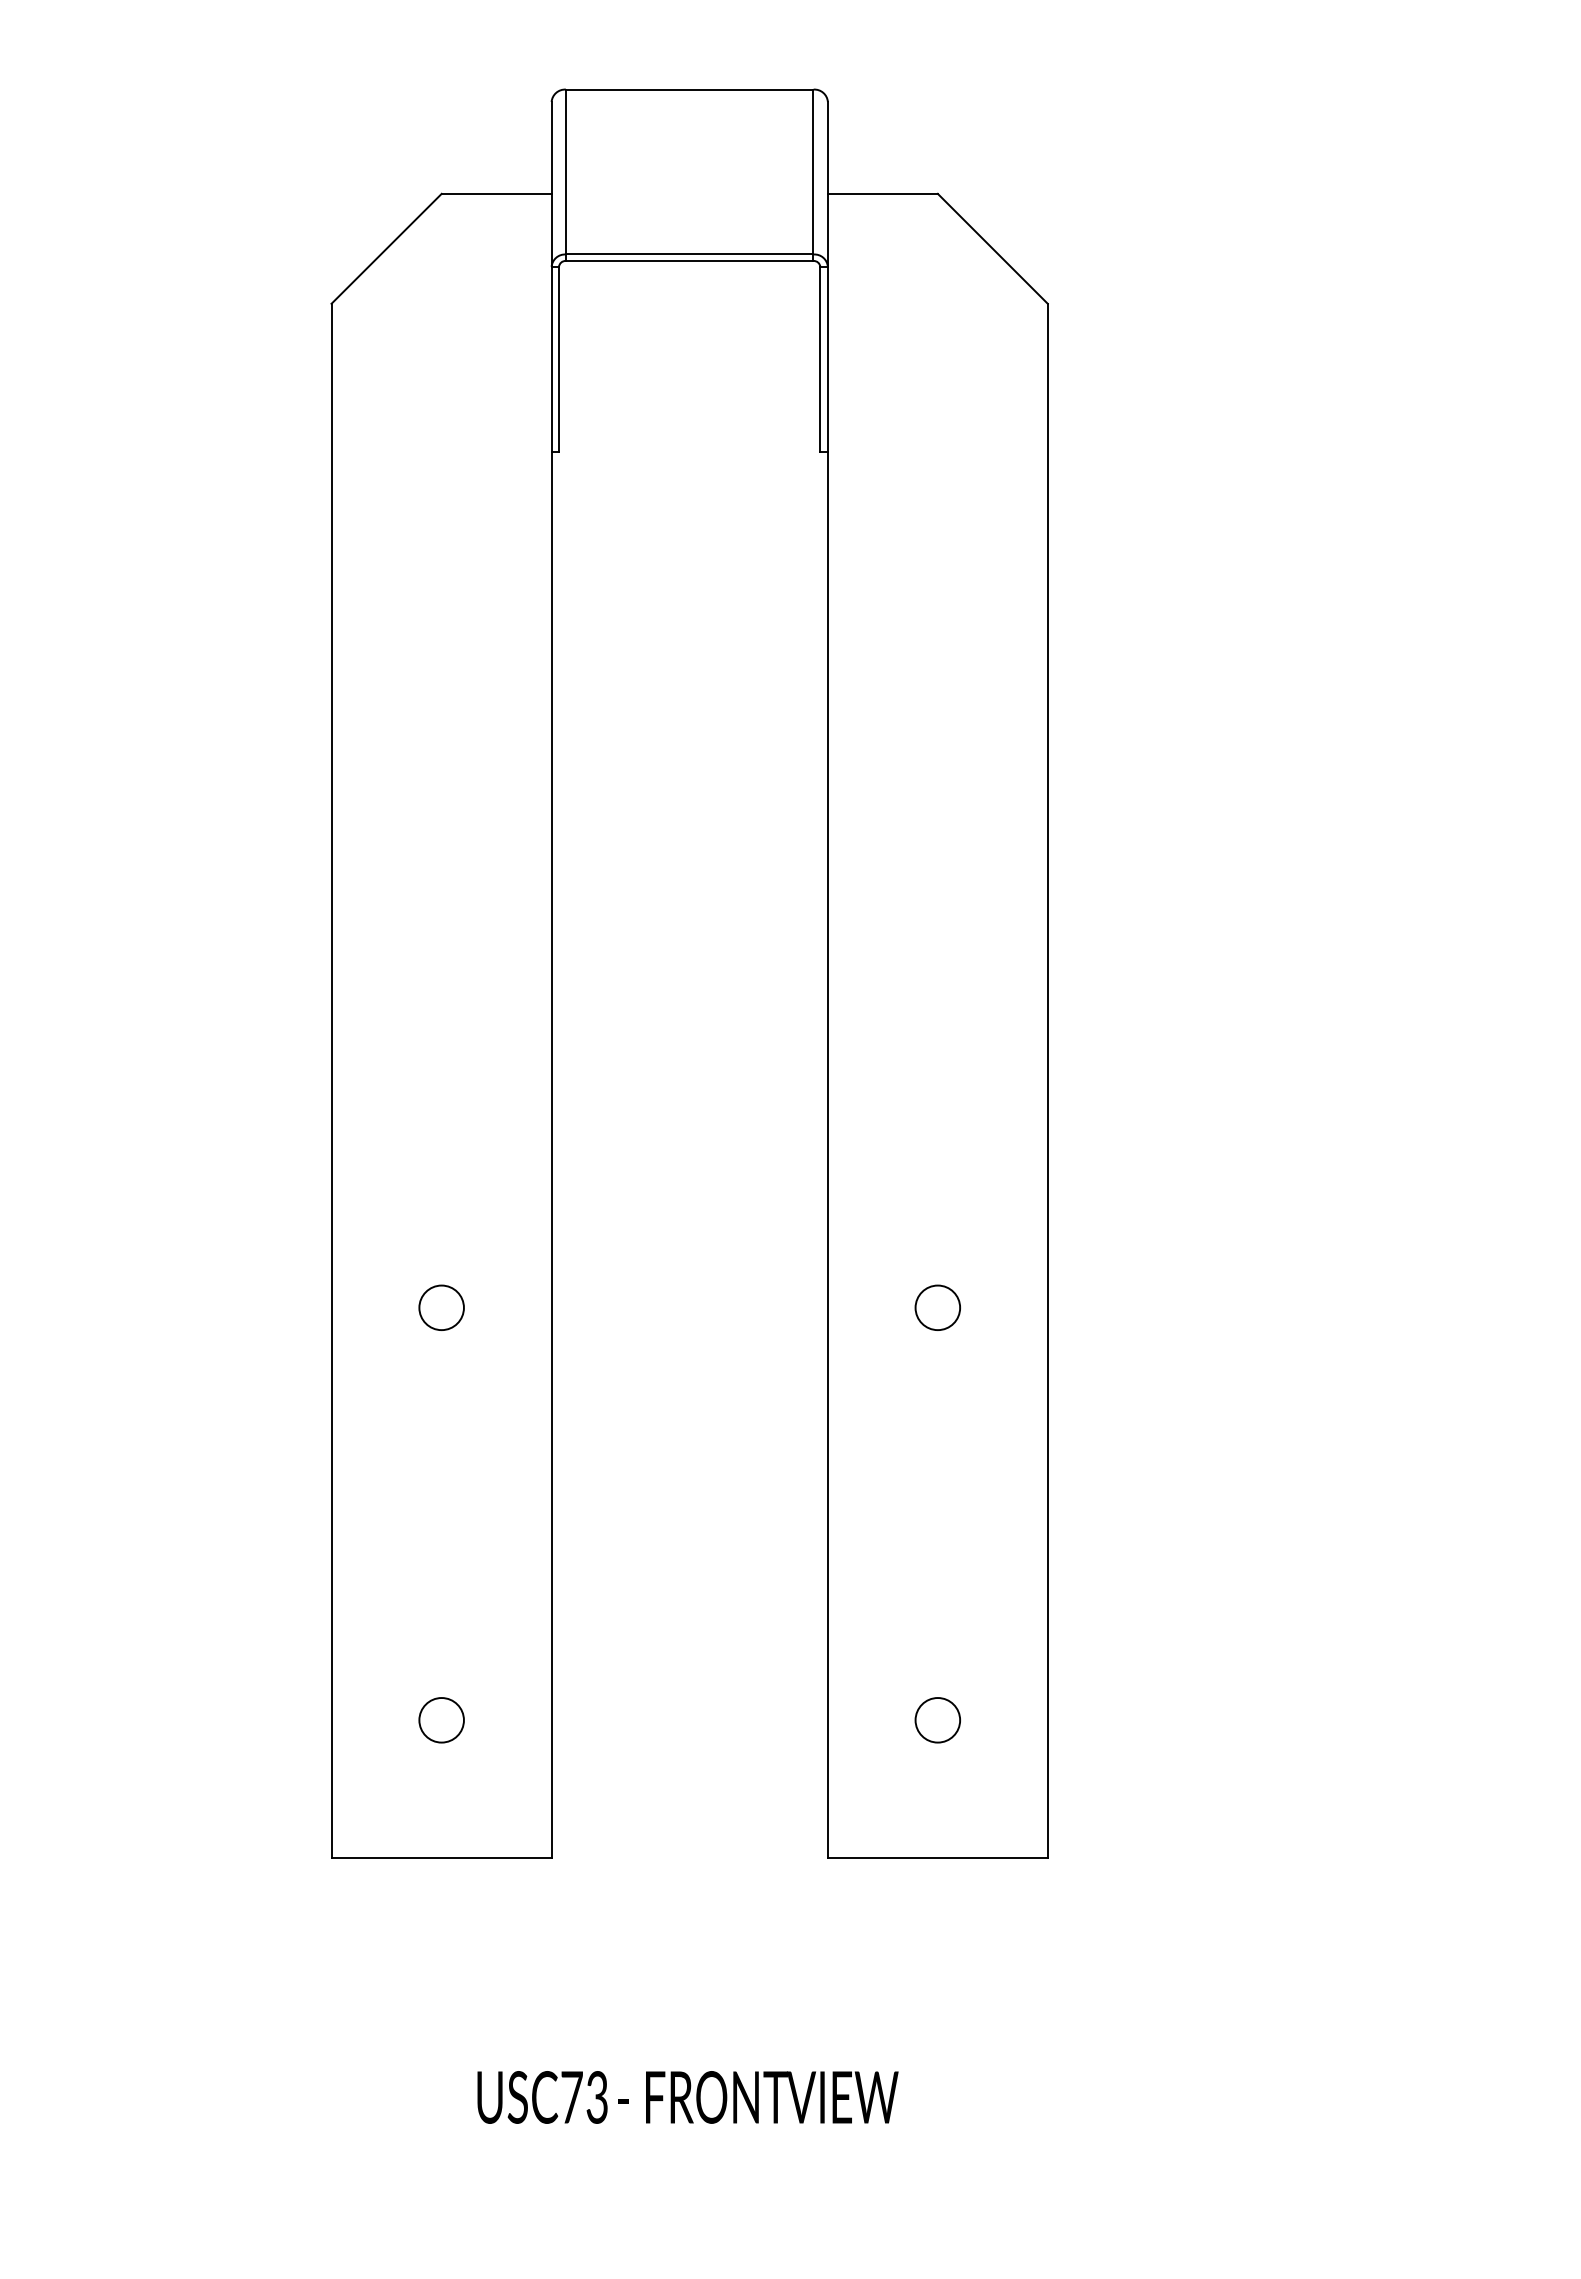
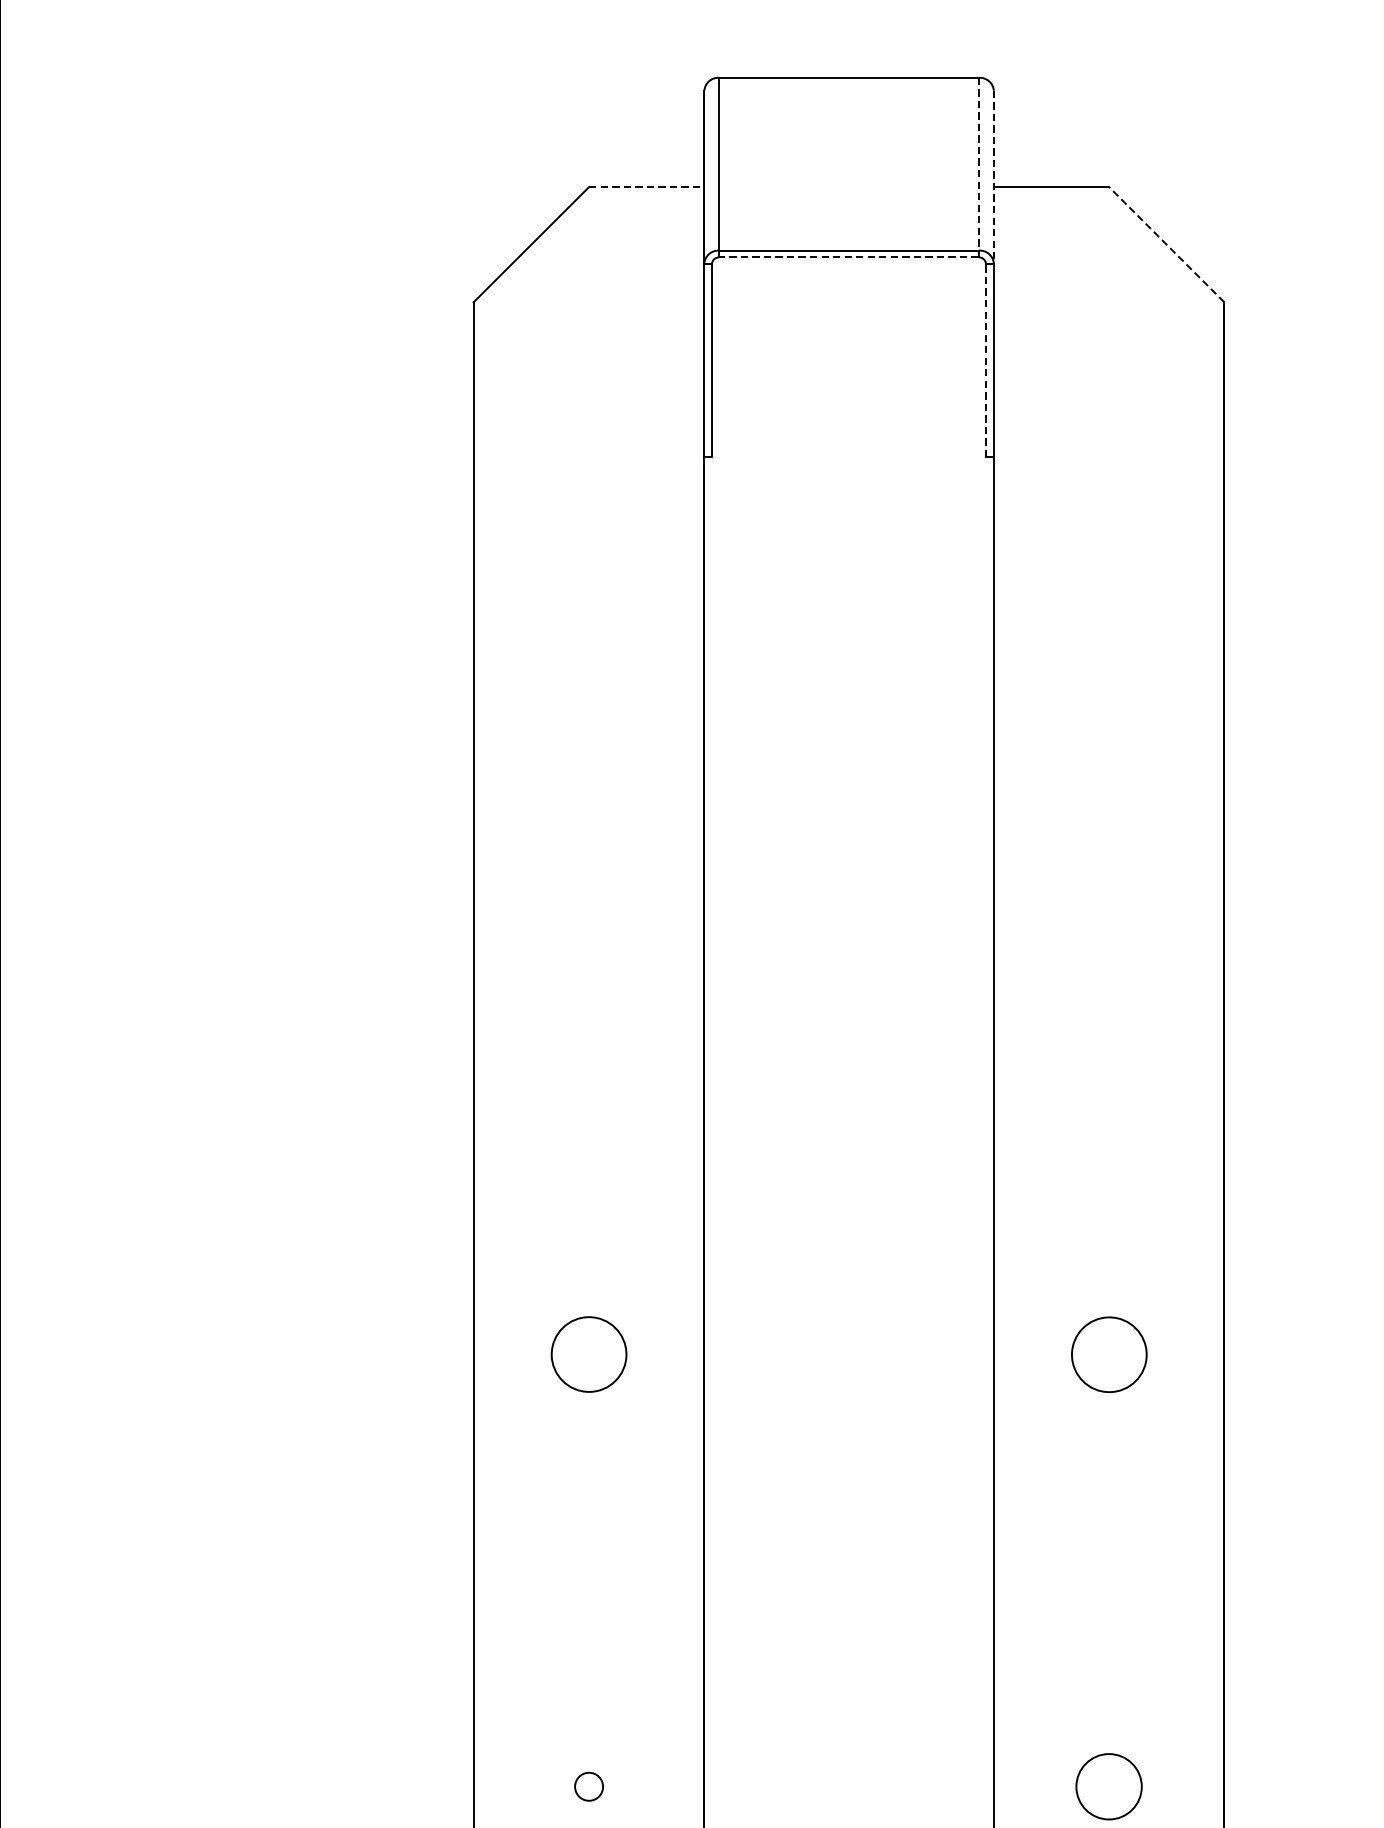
line: (813, 172) -> (978, 164), solid -> dashed
line: (827, 184) -> (993, 177), solid -> dashed
line: (496, 193) -> (646, 186), solid -> dashed
line: (992, 248) -> (1166, 244), solid -> dashed
line: (689, 260) -> (848, 256), solid -> dashed
line: (820, 358) -> (986, 359), solid -> dashed
circle: (441, 1307) -> (588, 1354), size x1.6
circle: (937, 1307) -> (1108, 1354), size x1.6
circle: (441, 1720) -> (588, 1786), size x0.6
circle: (937, 1720) -> (1108, 1786), size x1.4

